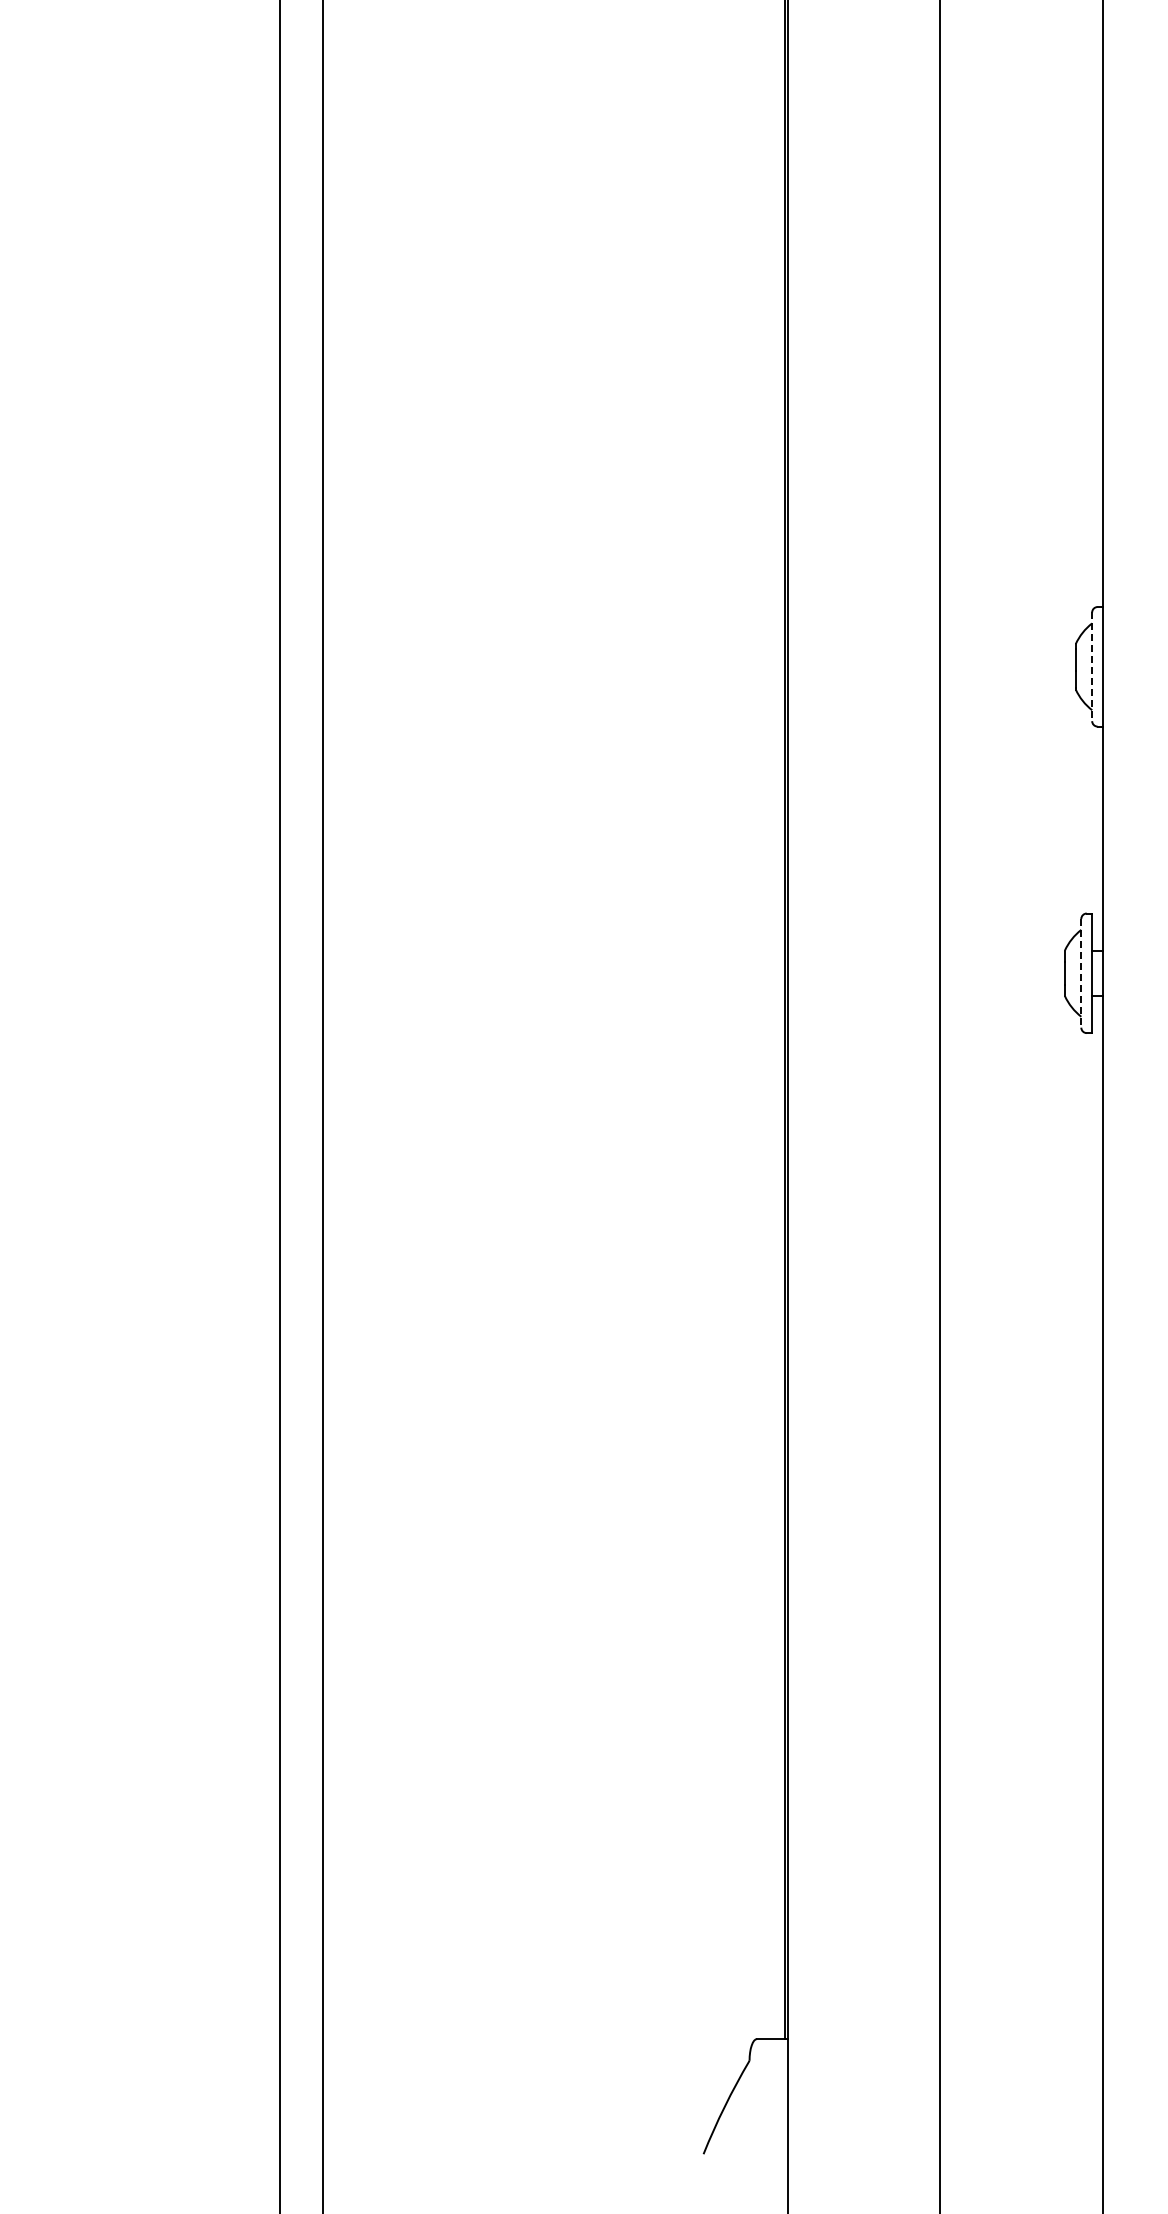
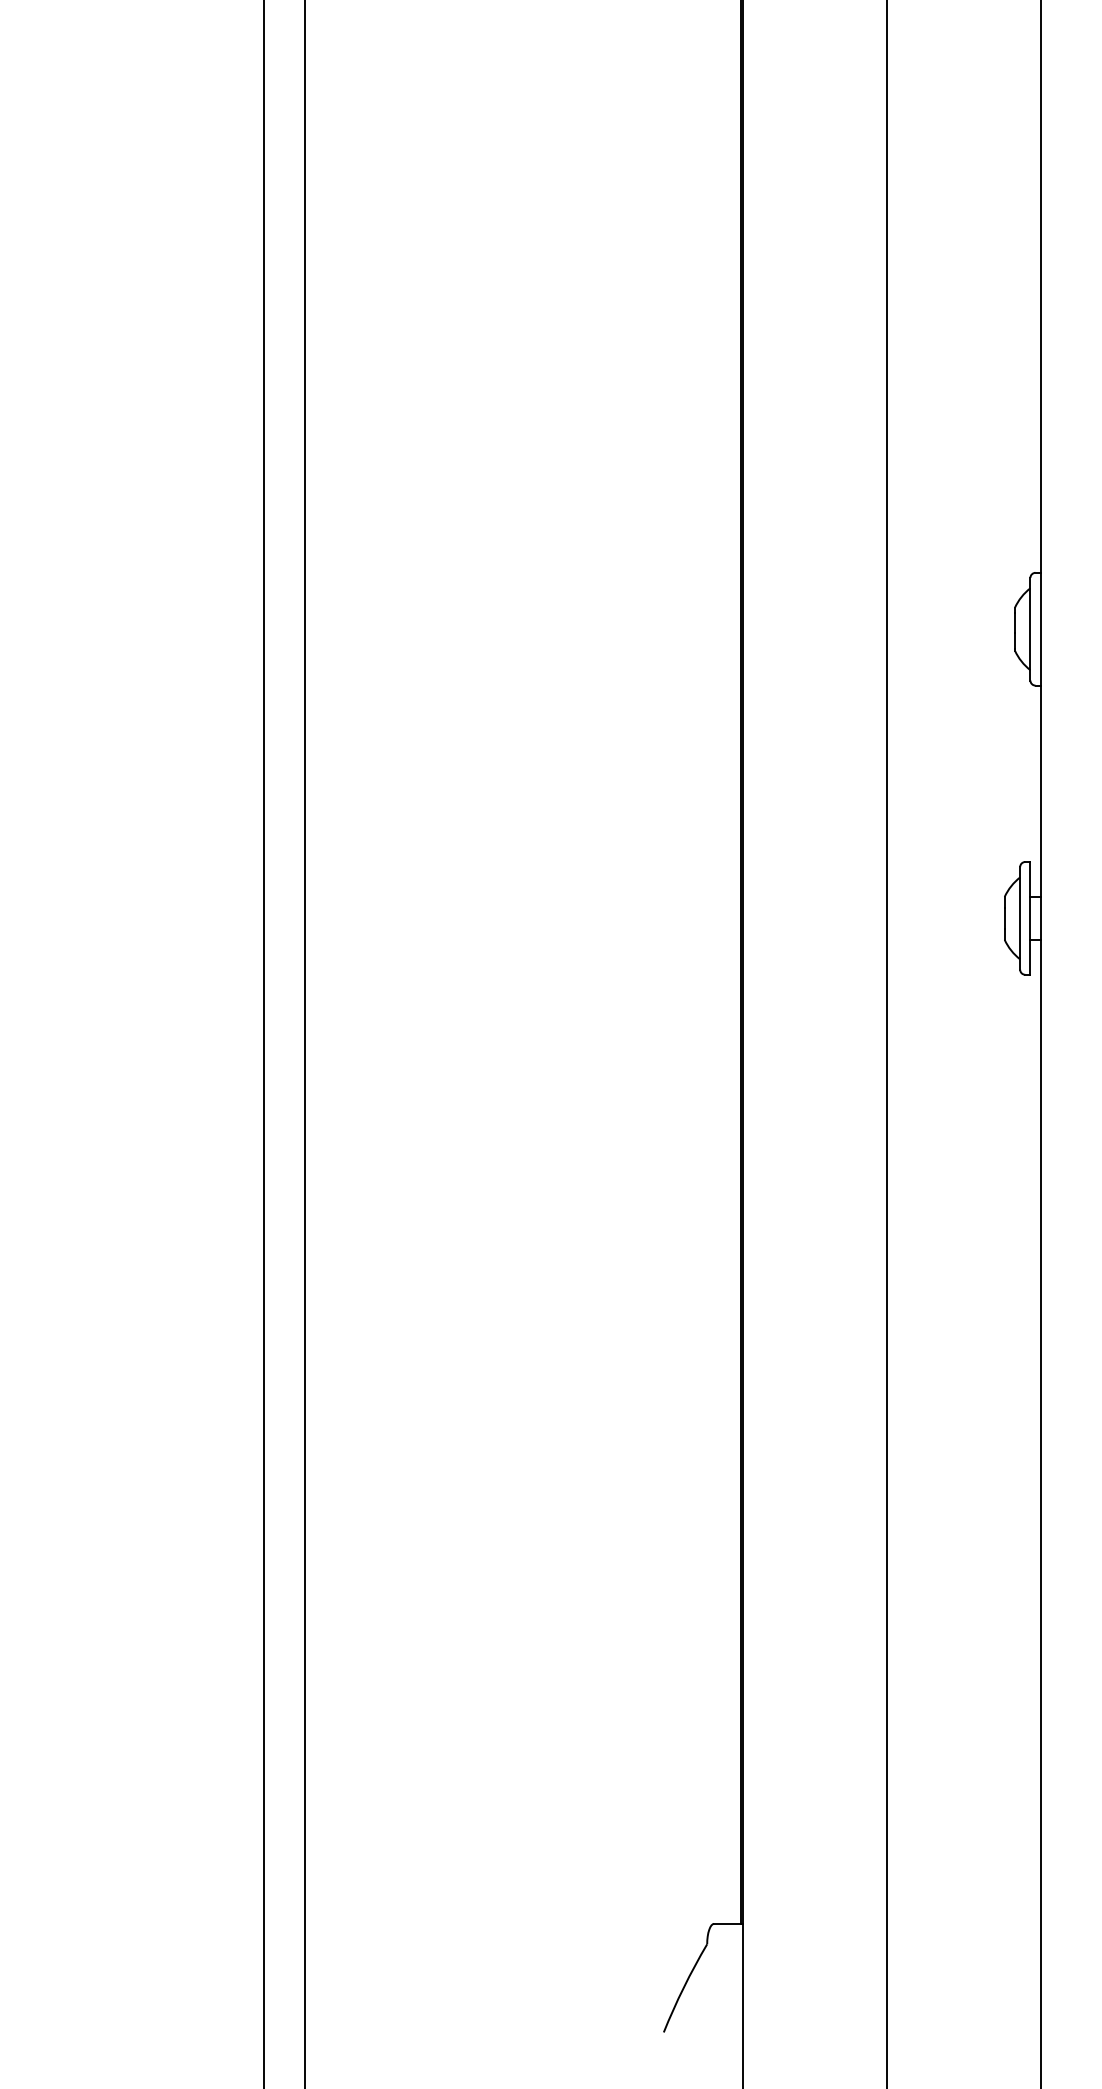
line: (1092, 667) -> (1030, 629), dashed -> solid
line: (1081, 973) -> (1020, 918), dashed -> solid

